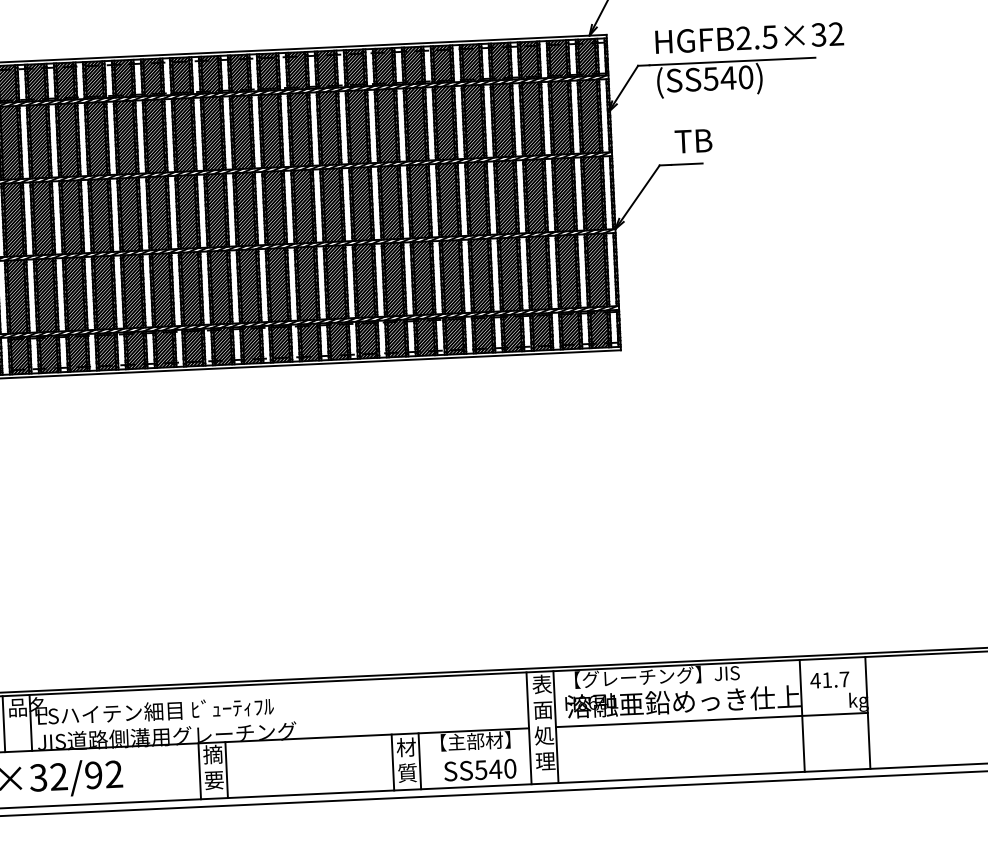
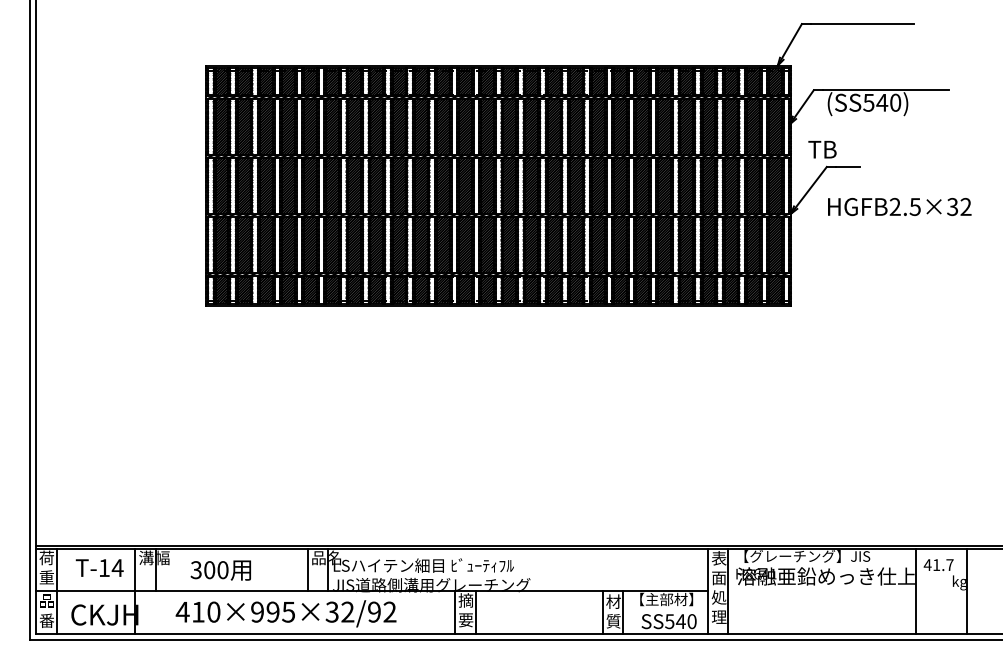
text: (749, 37) -> (899, 206), moved
text: (693, 141) -> (822, 149), moved
line: (712, 720) -> (847, 591), removed

